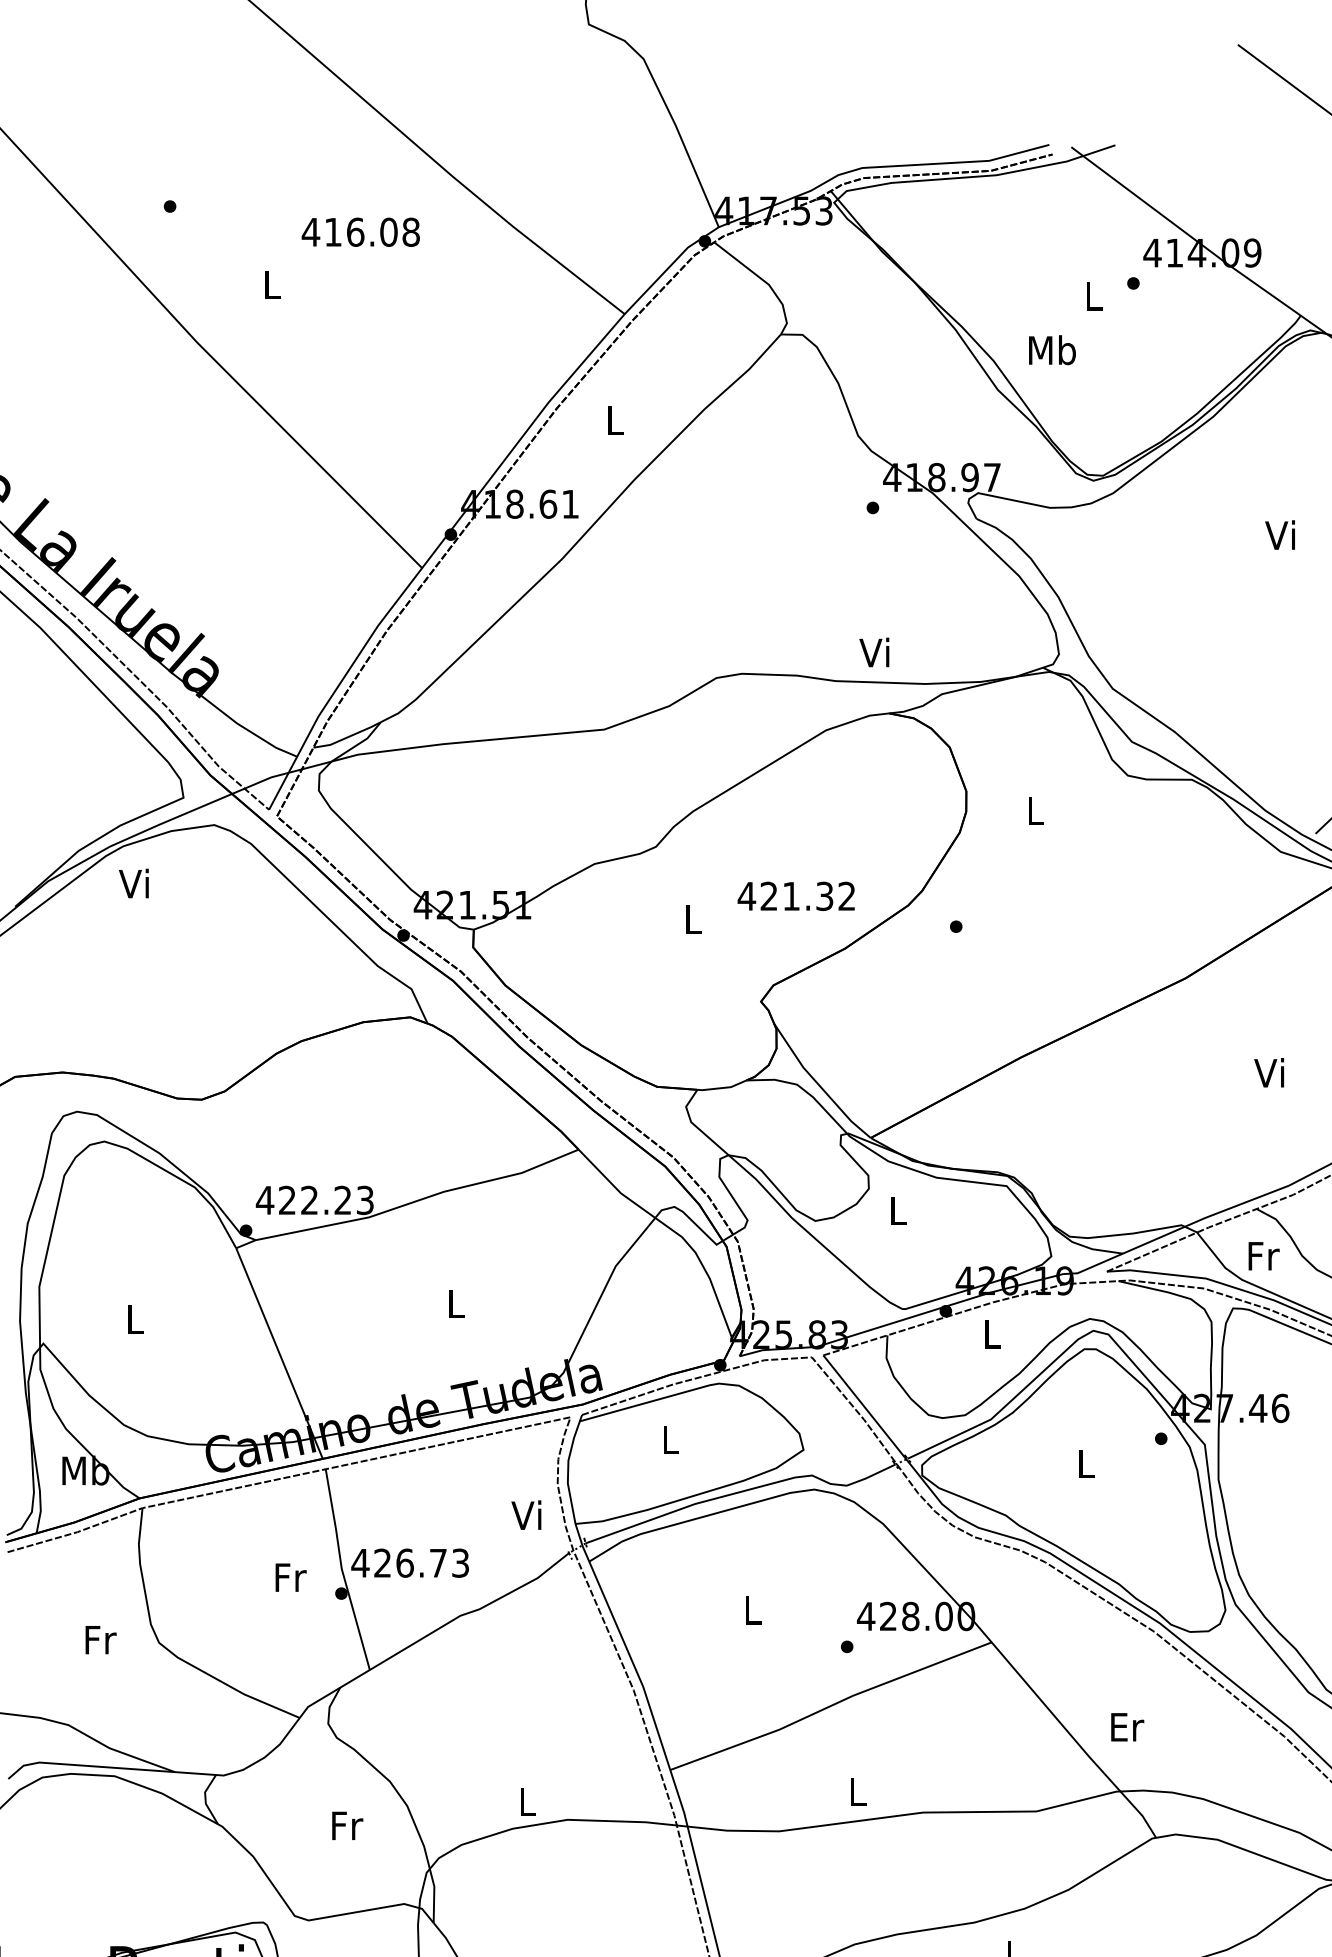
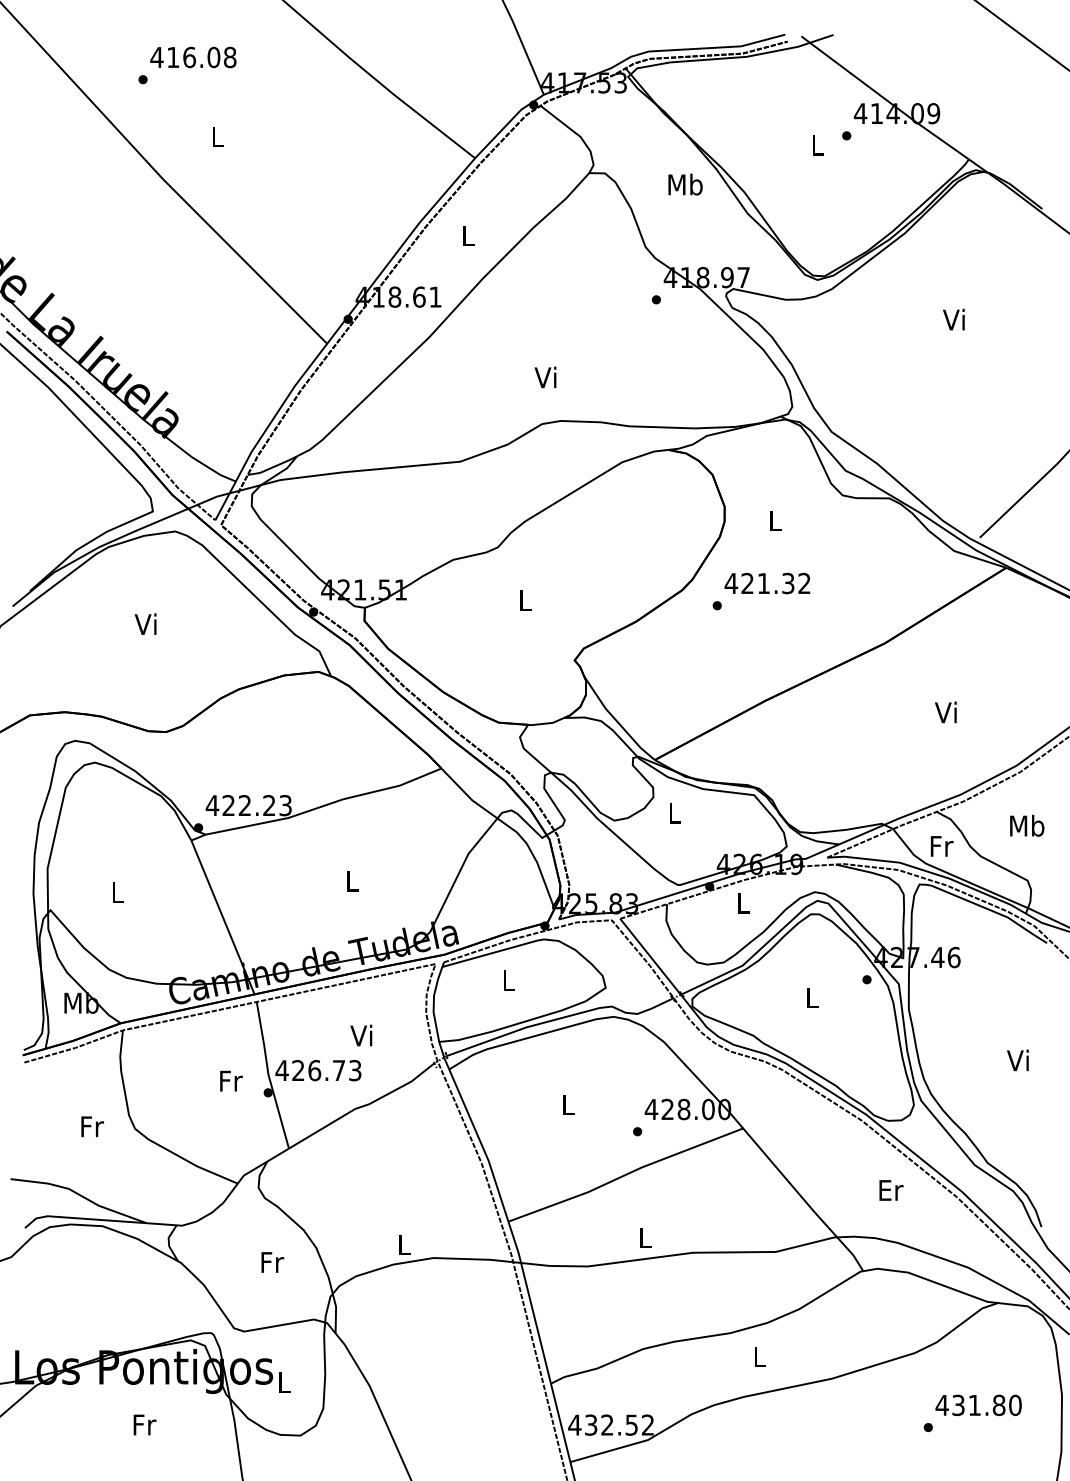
text: (360, 232) -> (193, 57), moved
text: (1052, 350) -> (685, 184), moved
text: (874, 652) -> (545, 377), moved
text: (133, 882) -> (145, 623), moved
text: (796, 896) -> (767, 583), moved
text: (526, 1515) -> (361, 1035), moved
text: (1127, 1727) -> (891, 1190), moved

